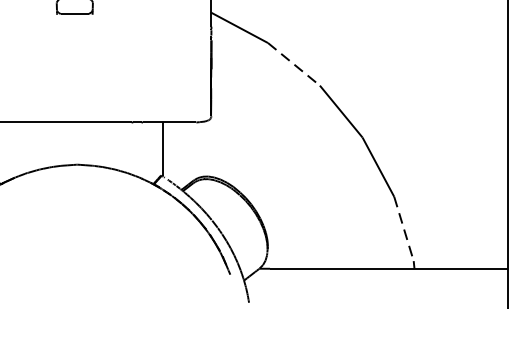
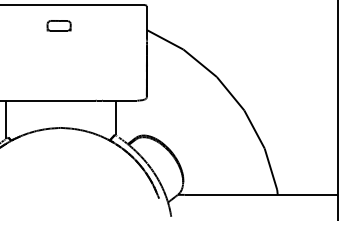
line: (294, 64) -> (200, 63), dashed -> solid
line: (403, 229) -> (270, 169), dashed -> solid

